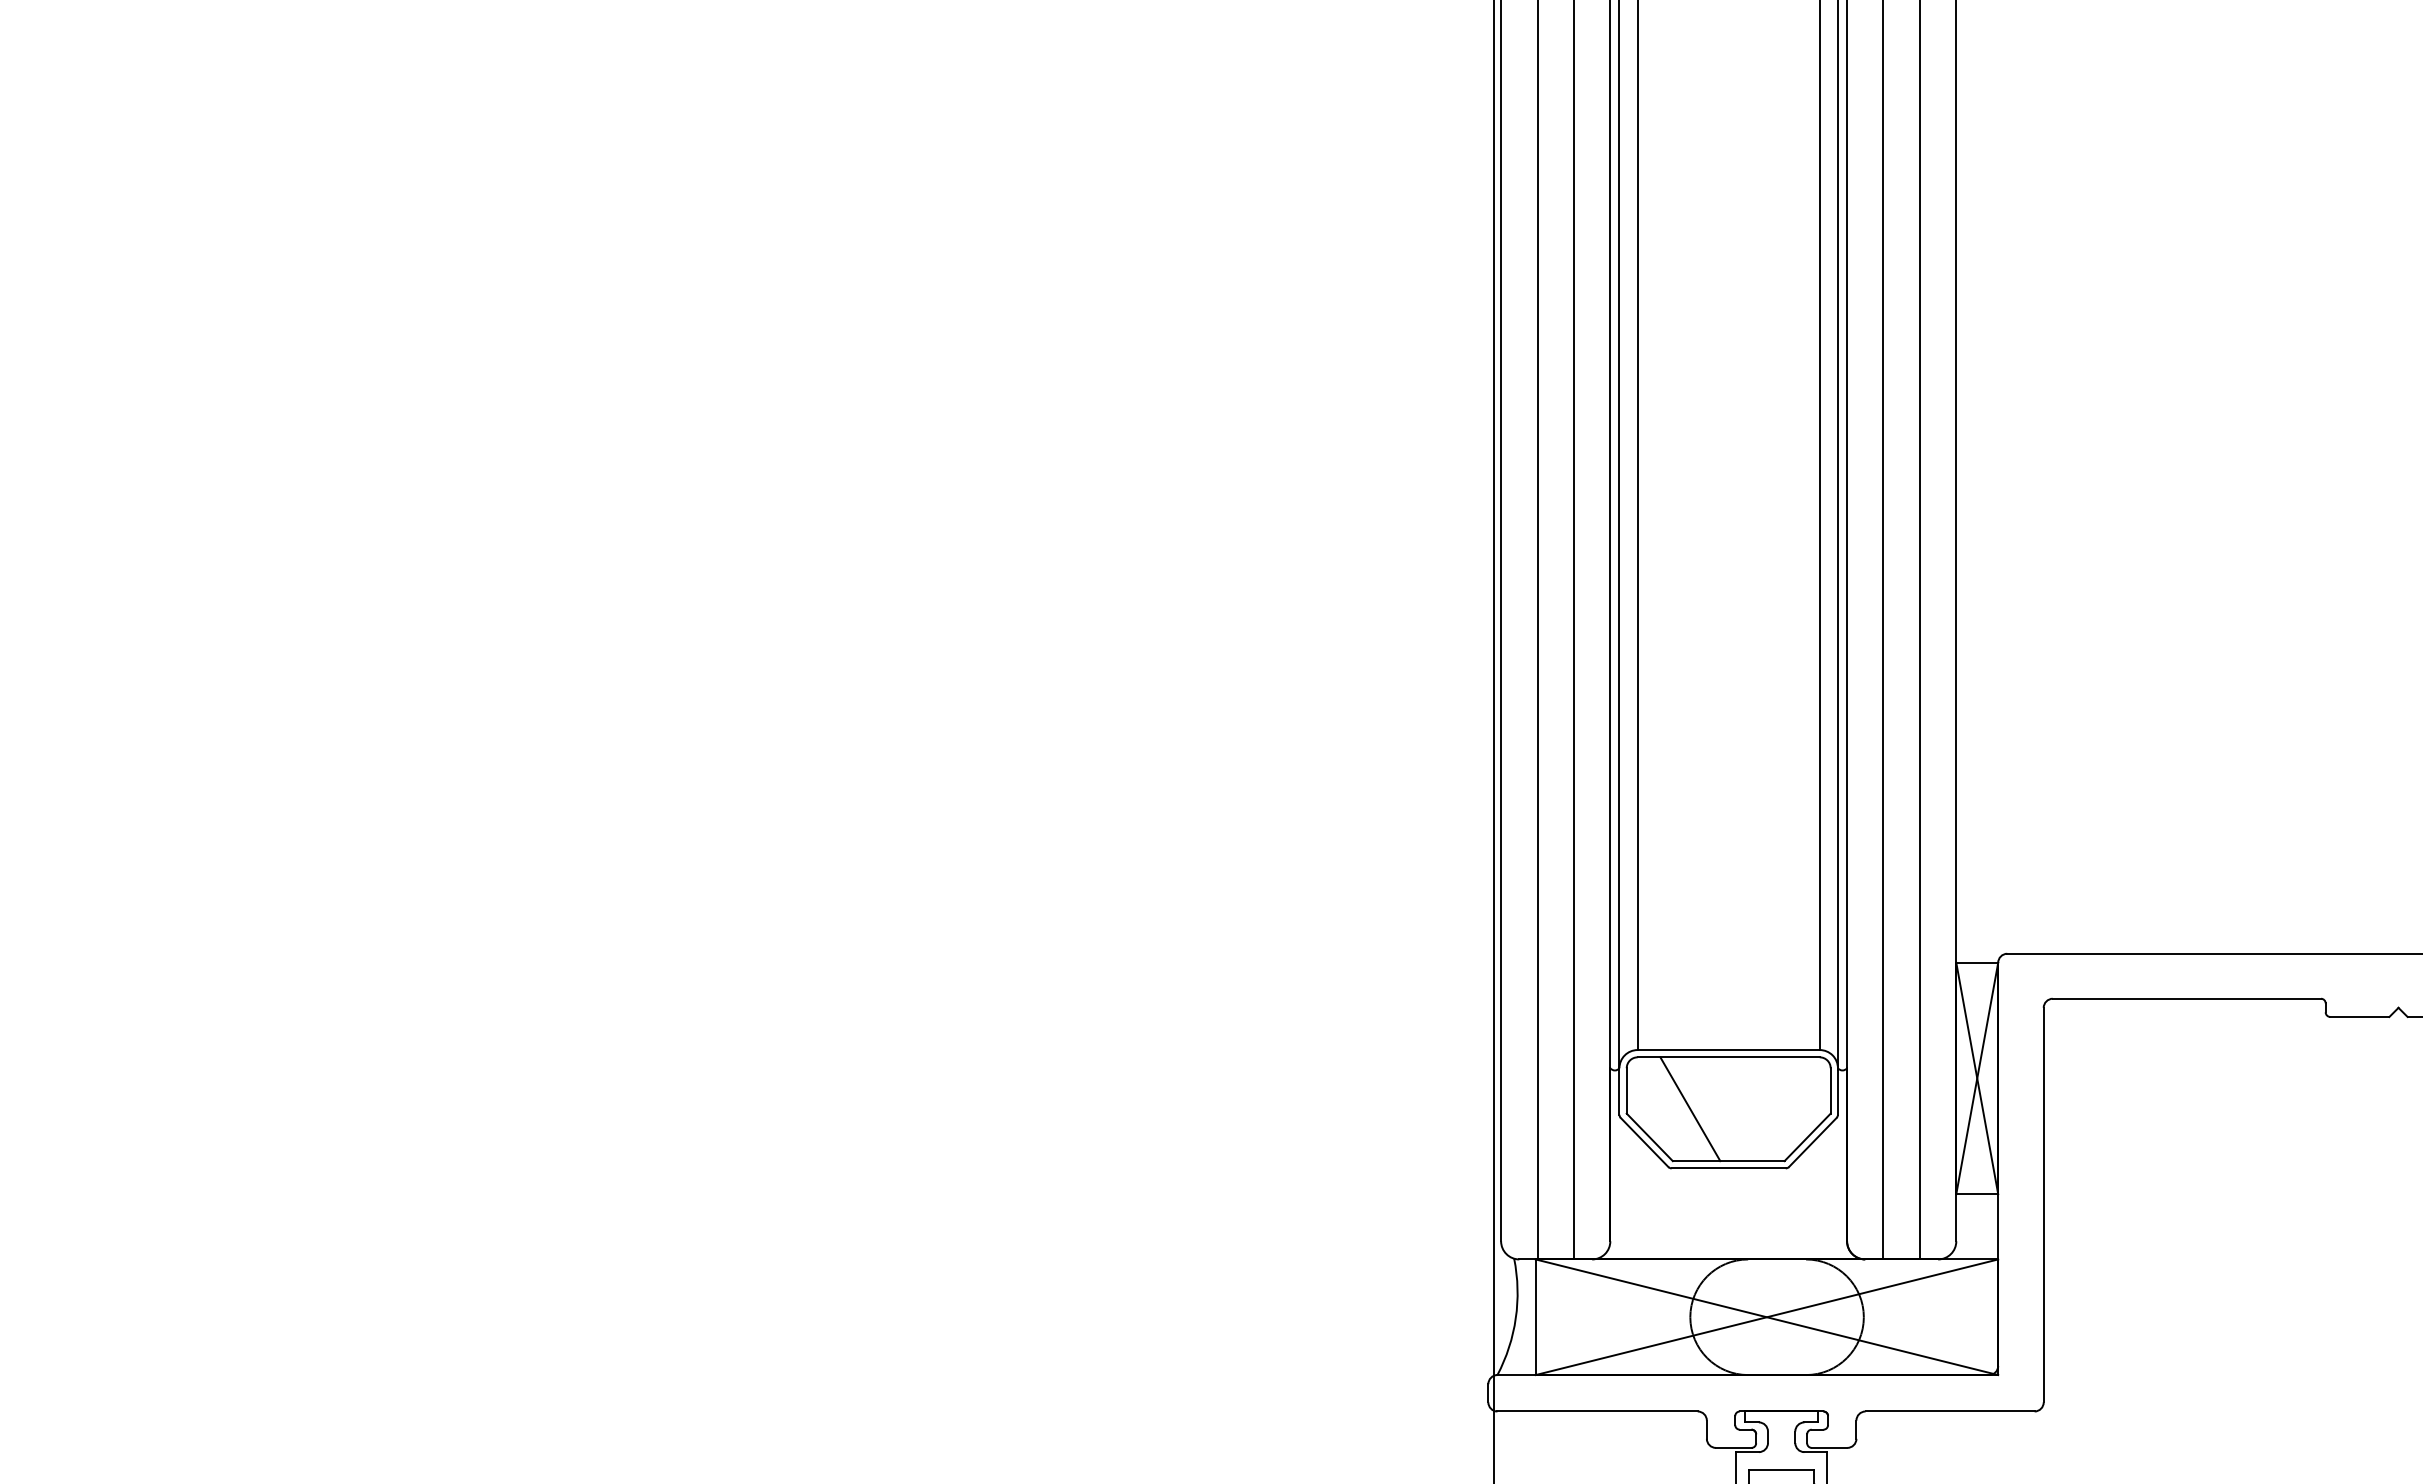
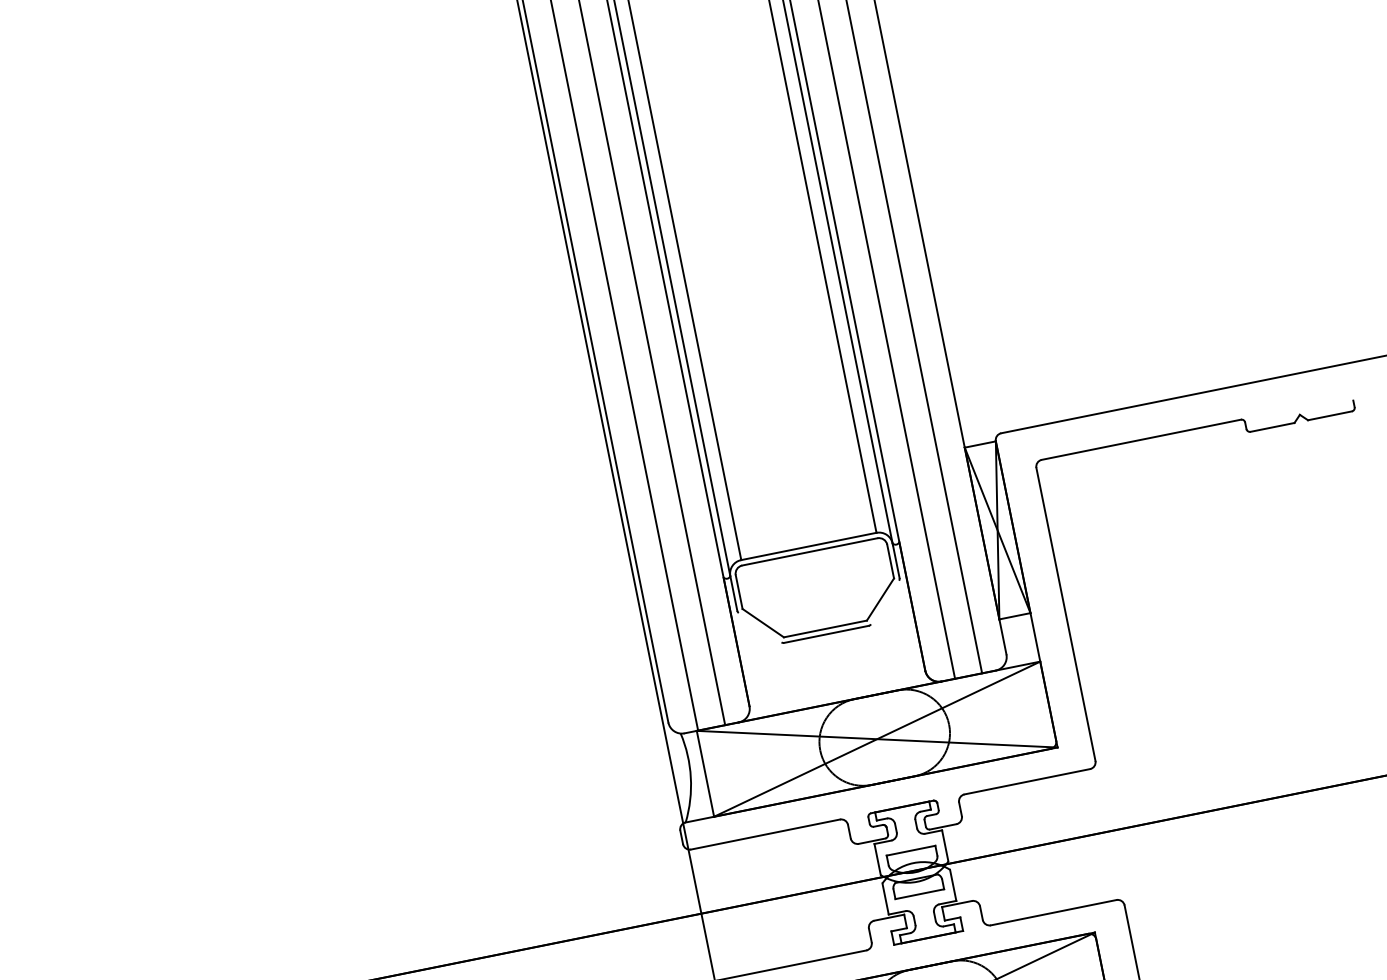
line: (1690, 1109) -> (789, 596), removed
line: (1644, 1142) -> (760, 627), removed
line: (1812, 1142) -> (884, 602), removed

